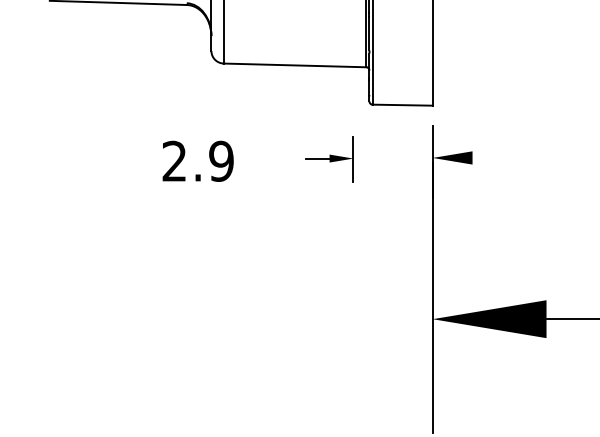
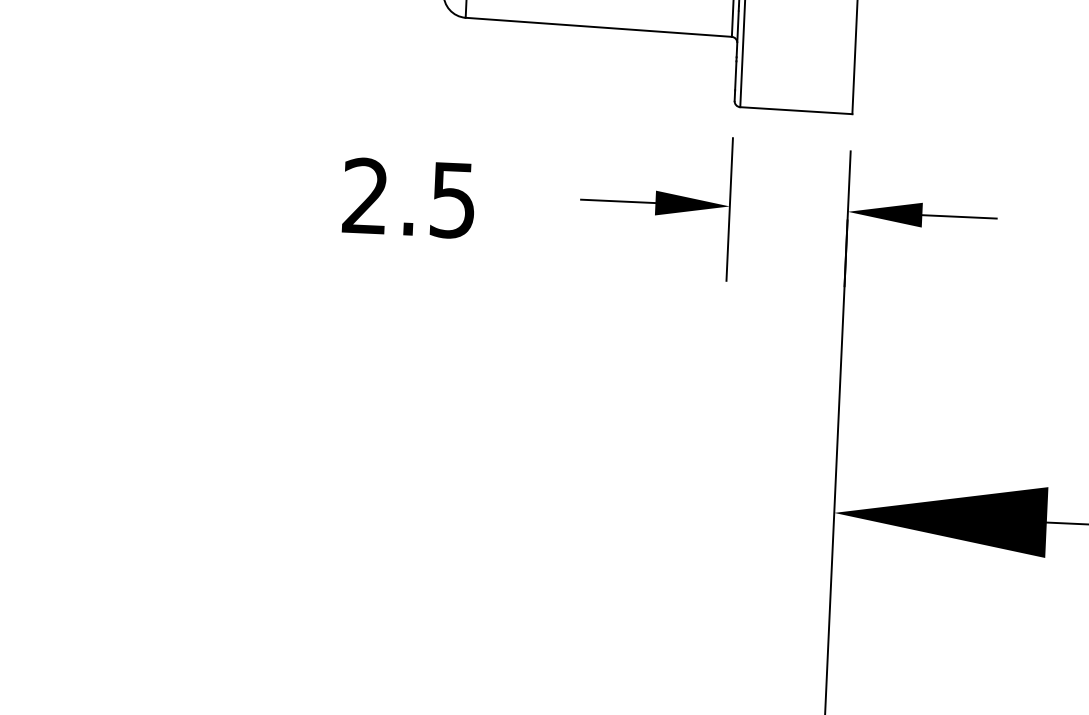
line: (492, 157) -> (959, 216), added
part: (329, 159) -> (655, 205), size x1.67
text: (221, 160) -> (453, 198), 2.9 -> 2.5

